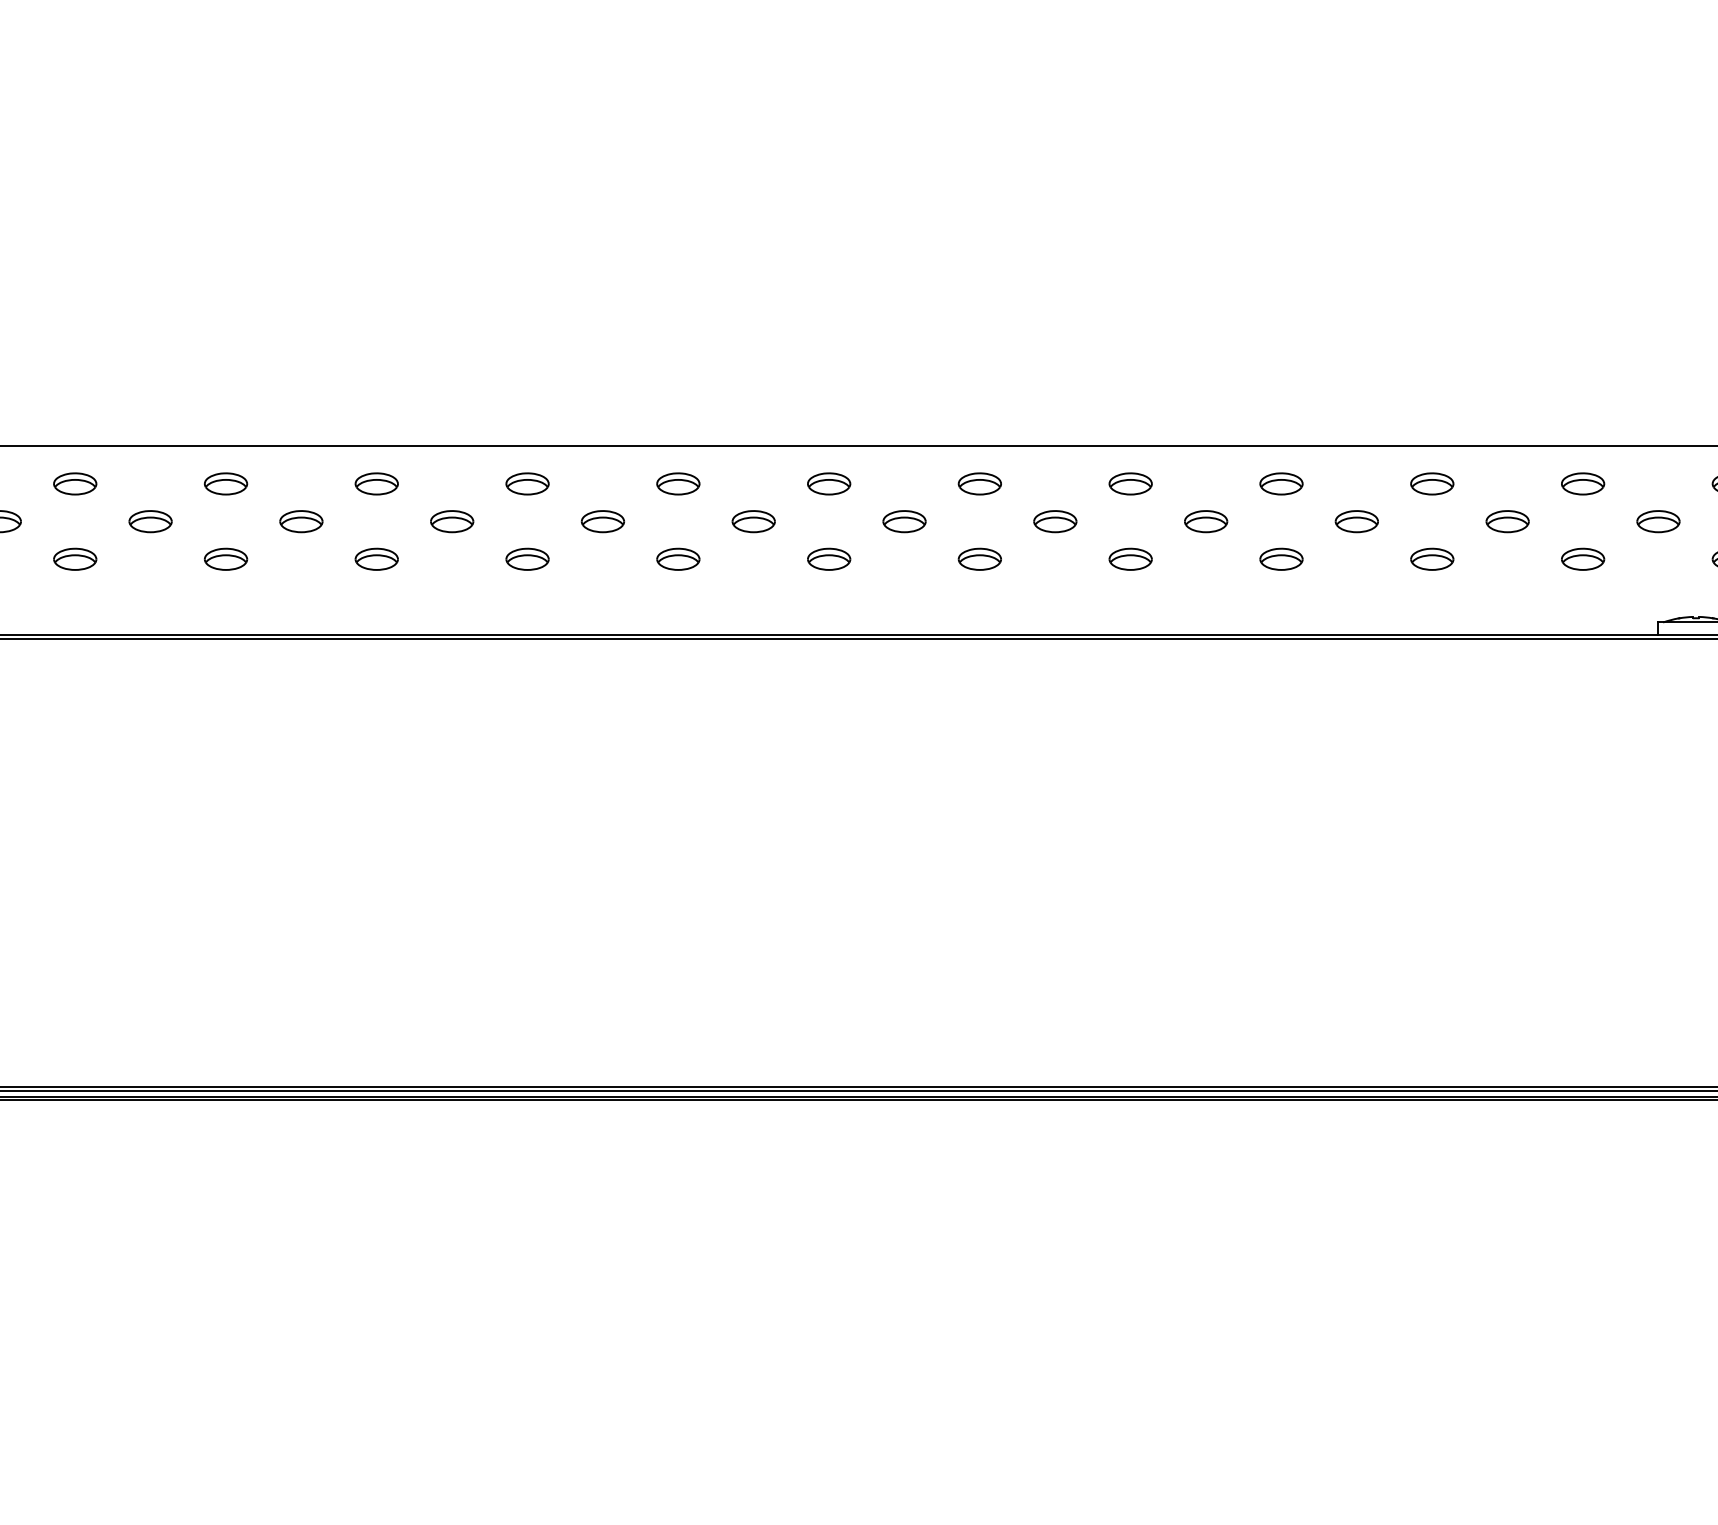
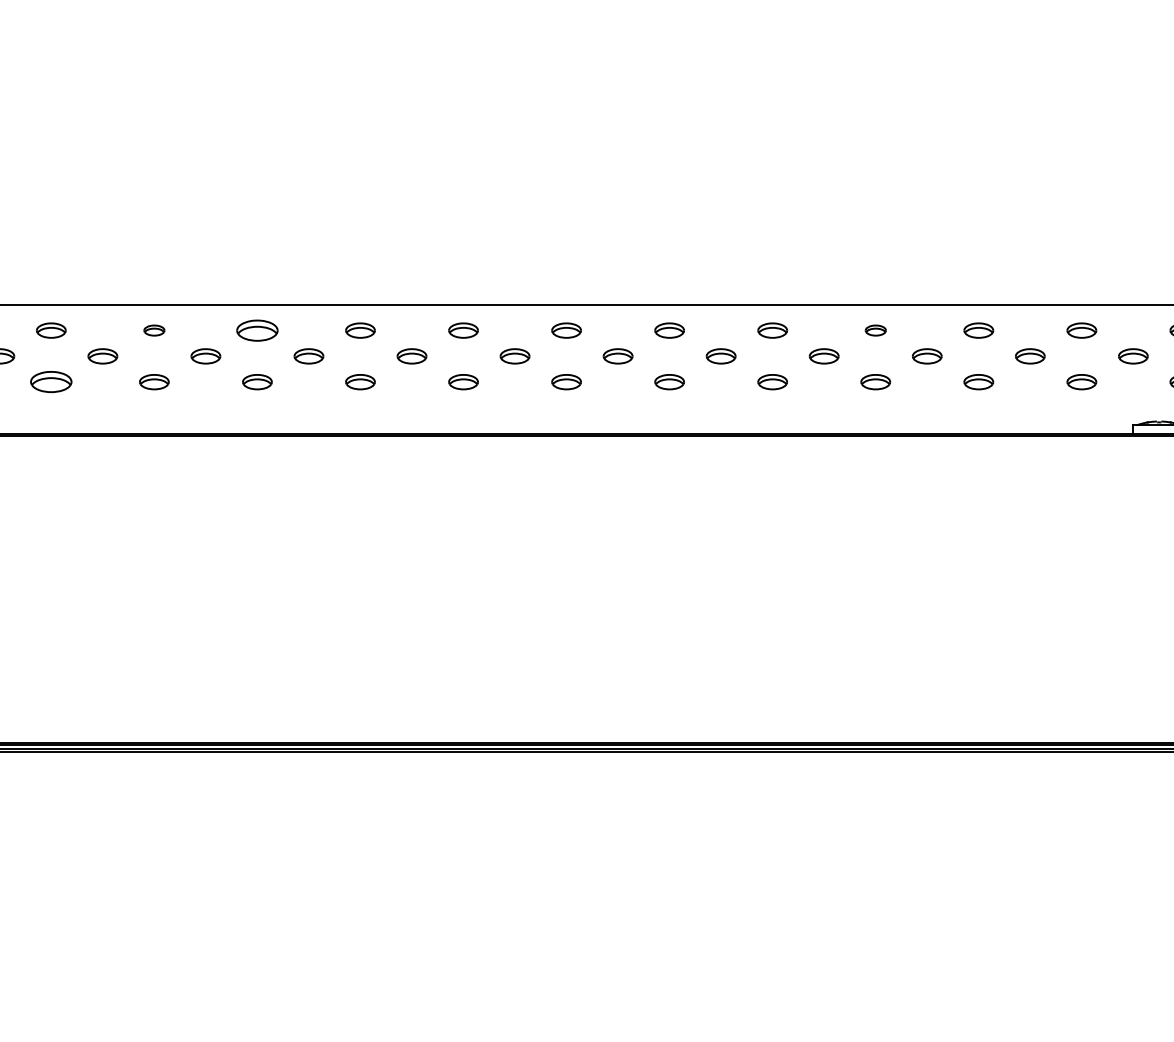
part: (226, 483) -> (154, 330), size x0.7
part: (376, 483) -> (257, 330), size x1.4
part: (1281, 483) -> (875, 330), size x0.7
part: (75, 559) -> (51, 382), size x1.4

